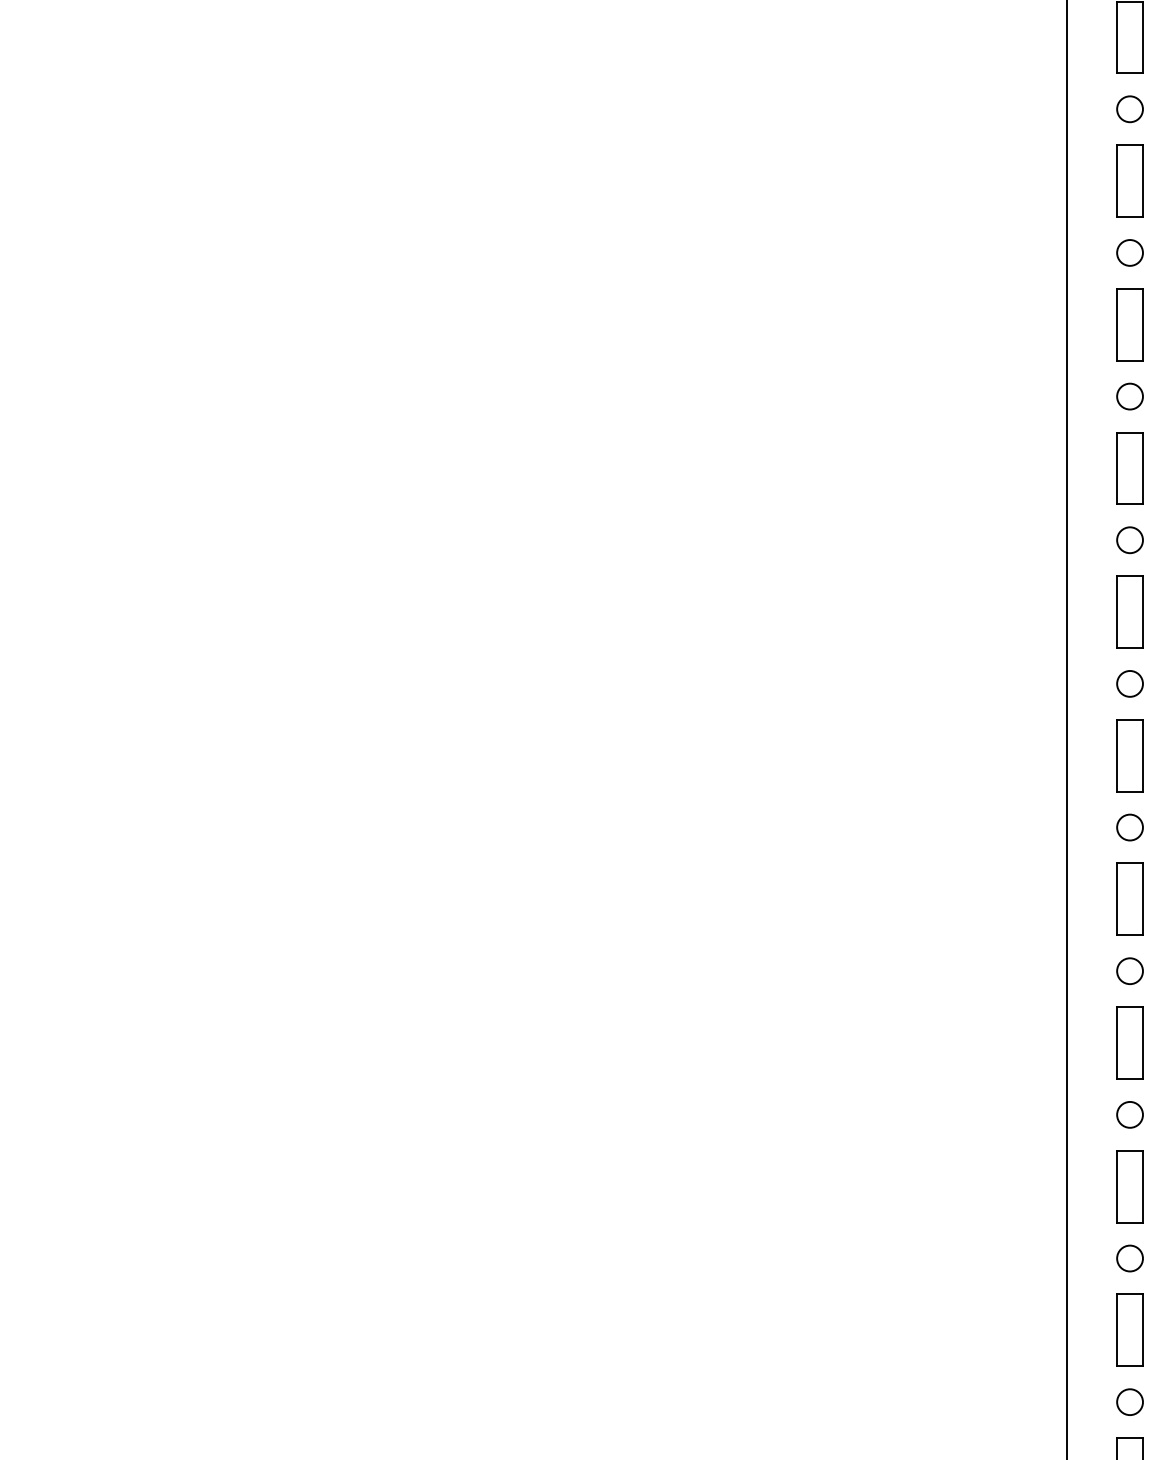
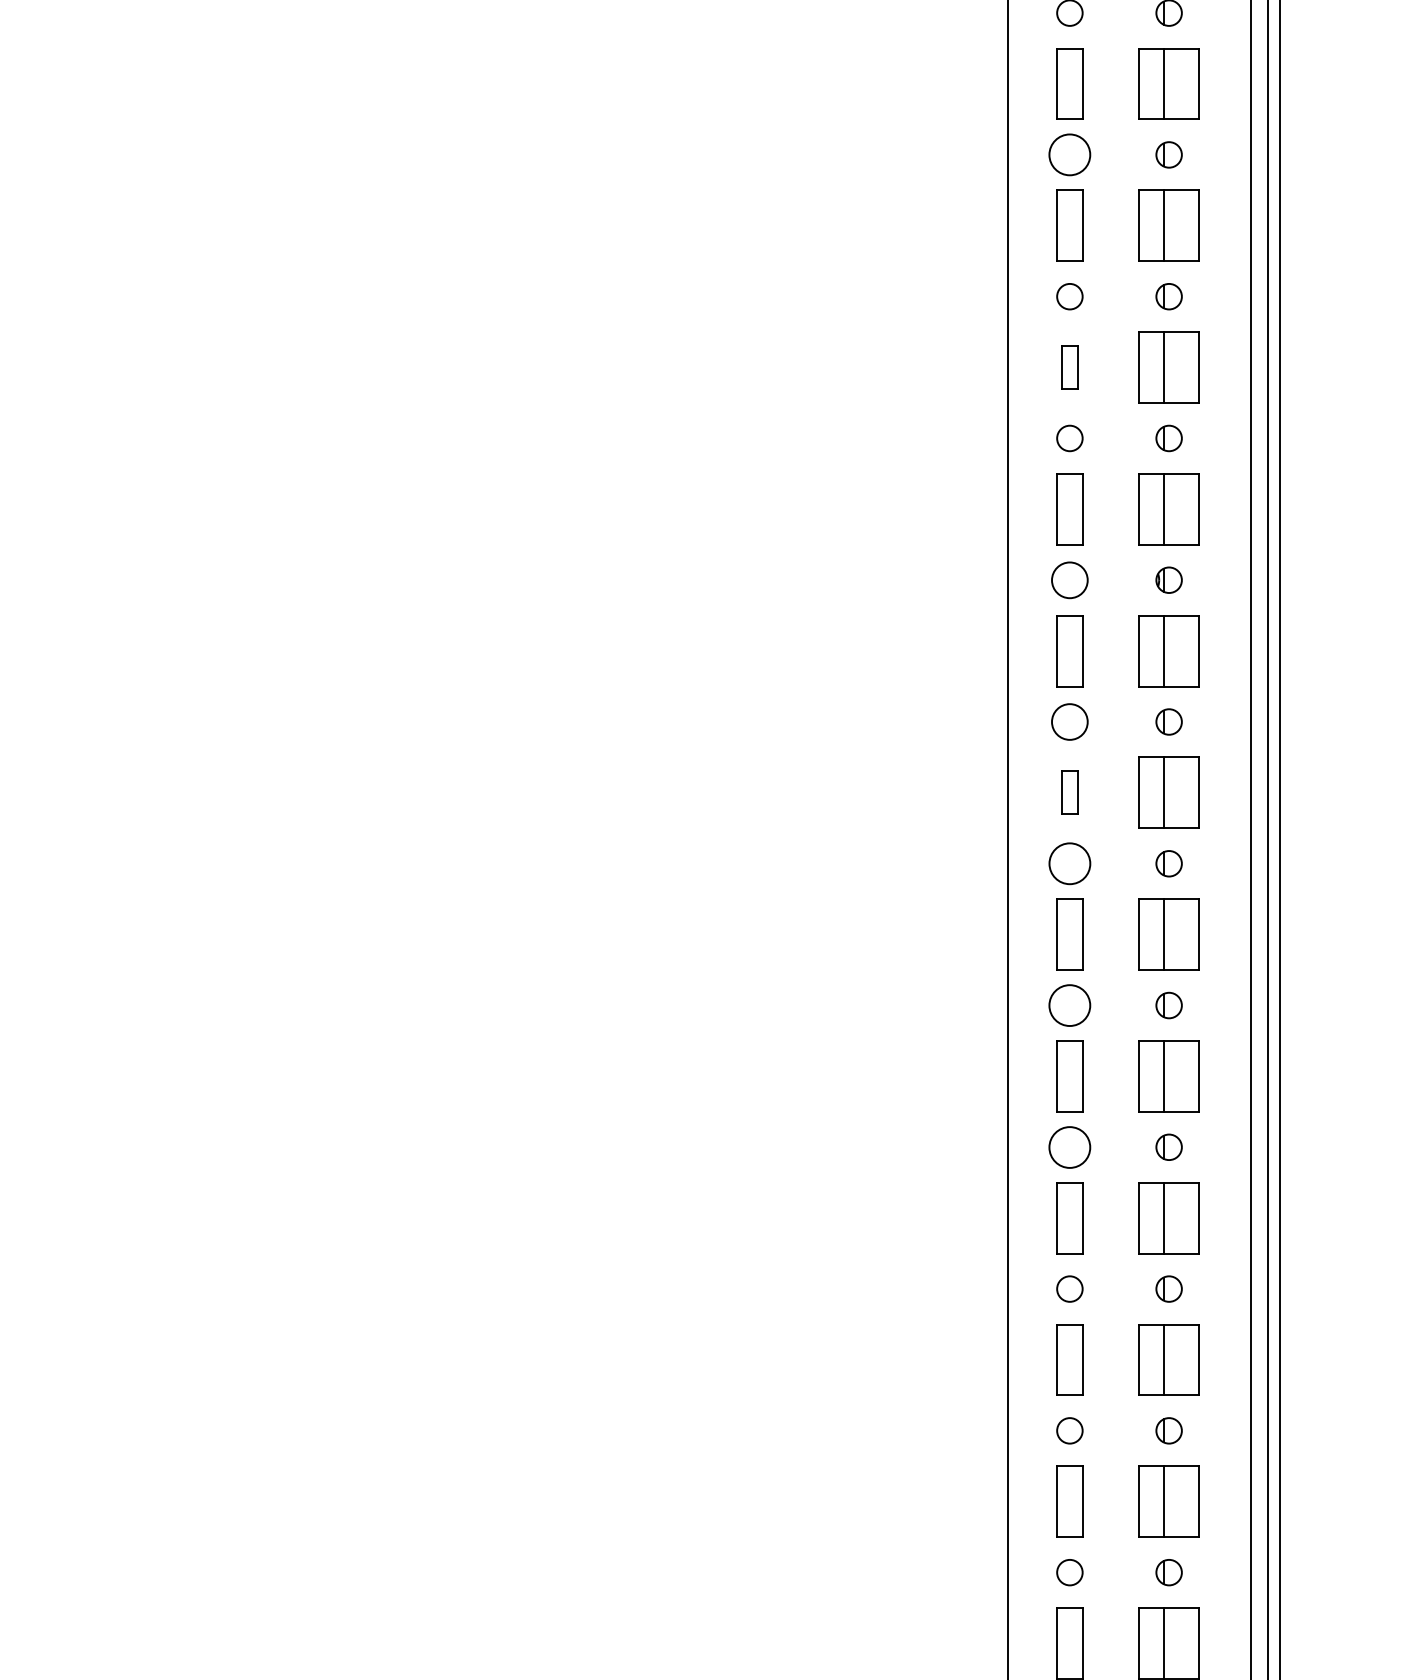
circle: (1129, 108) -> (1069, 154), size x1.6
part: (1129, 324) -> (1069, 367), size x0.6
circle: (1129, 539) -> (1069, 579), size x1.4
circle: (1129, 683) -> (1069, 721), size x1.4
part: (1129, 755) -> (1069, 792), size x0.6
circle: (1129, 827) -> (1069, 863), size x1.6
circle: (1129, 971) -> (1069, 1005), size x1.6
circle: (1129, 1114) -> (1069, 1146), size x1.6

